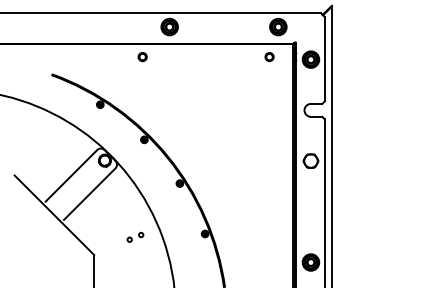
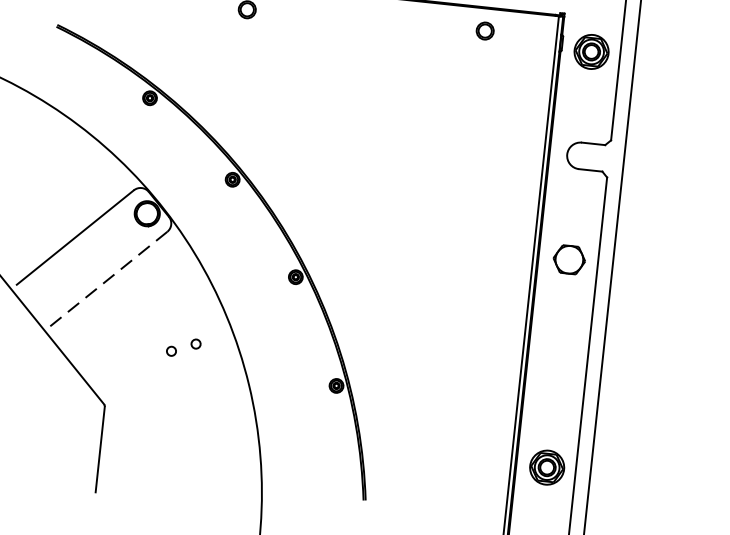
part: (269, 57) -> (484, 31), moved
line: (89, 194) -> (108, 279), solid -> dashed
part: (135, 236) -> (184, 345), moved

